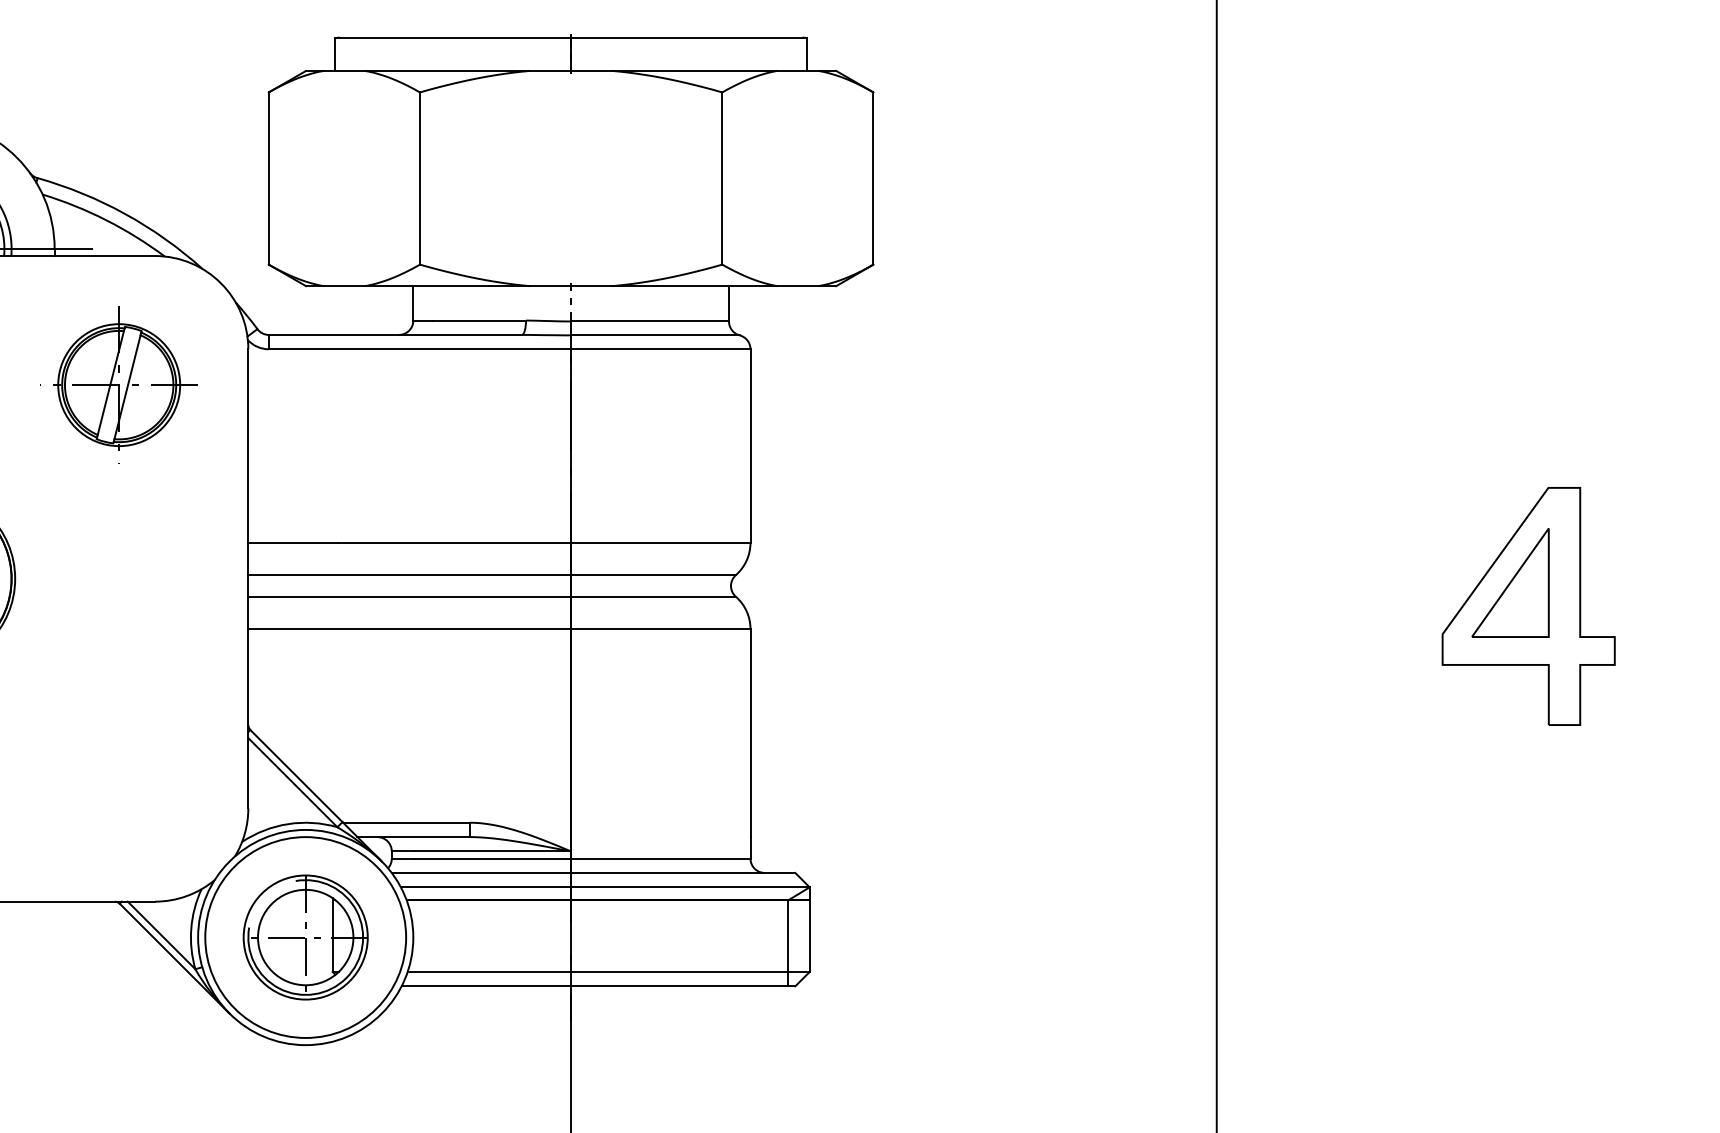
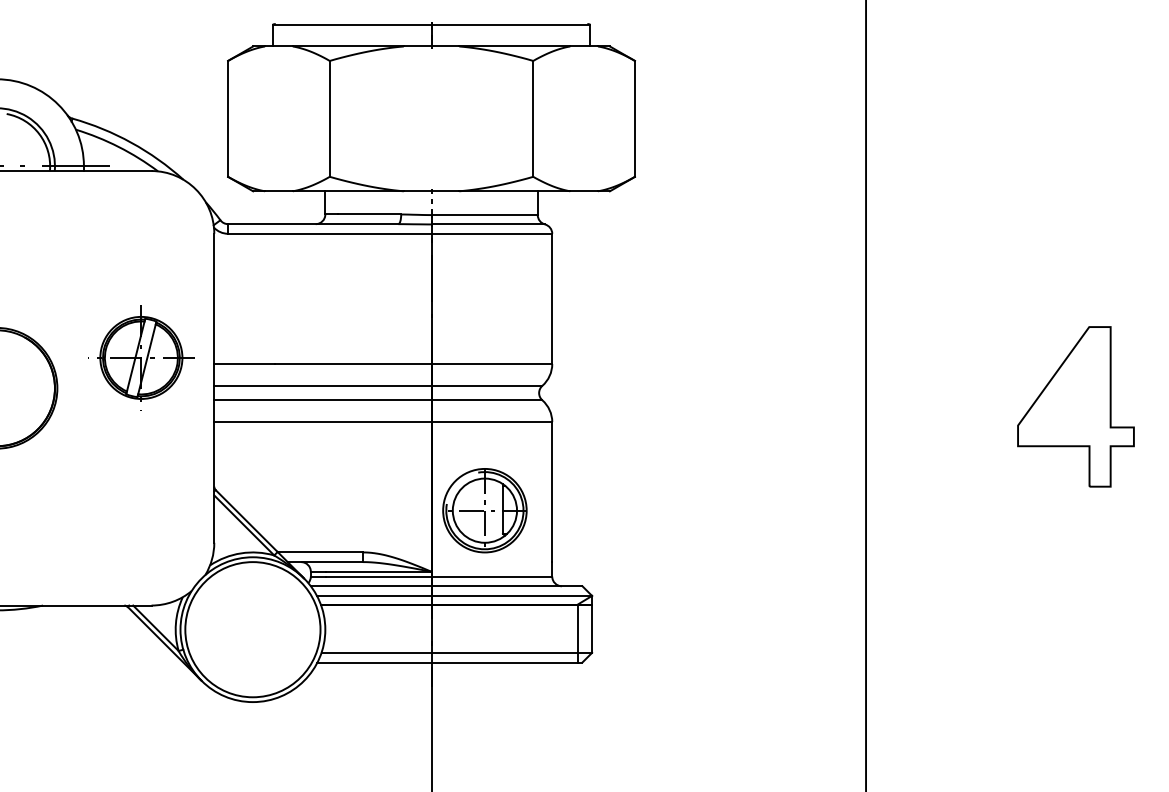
part: (119, 384) -> (141, 357), moved
part: (1510, 583) -> (1063, 391), removed
part: (305, 937) -> (484, 510), moved

